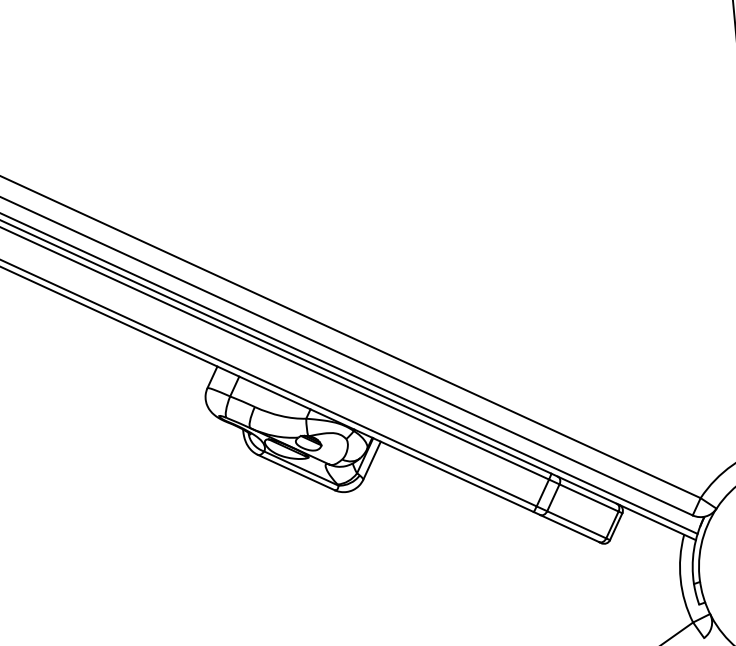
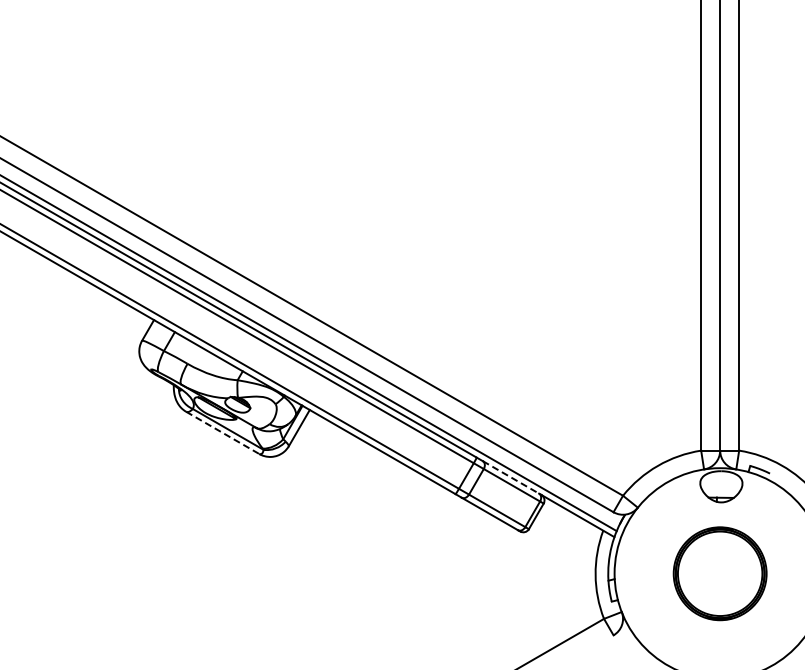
line: (297, 473) -> (223, 433), solid -> dashed
line: (586, 490) -> (510, 477), solid -> dashed

